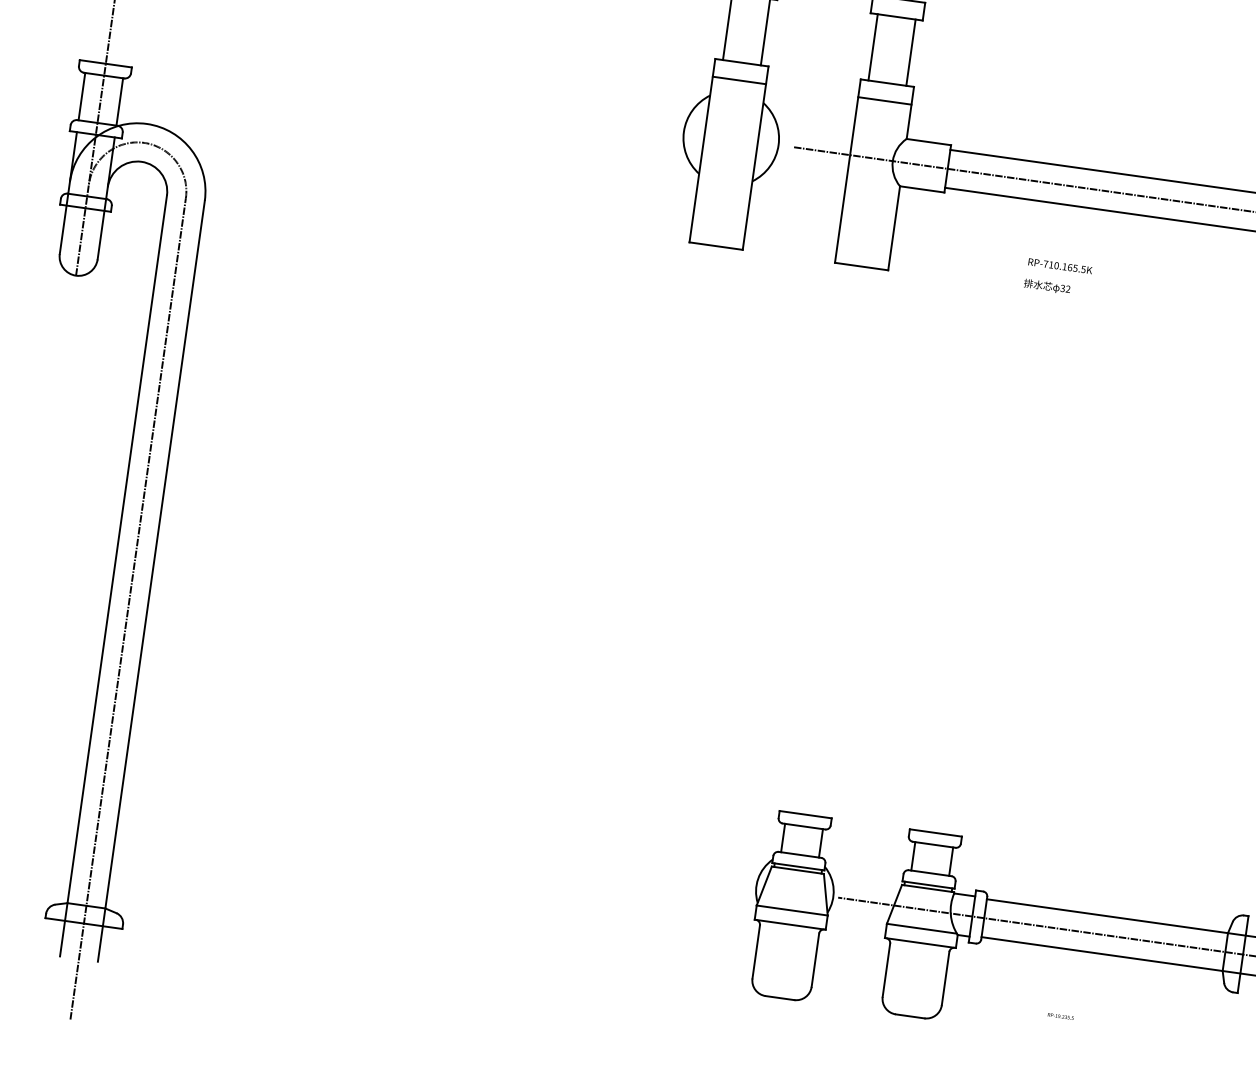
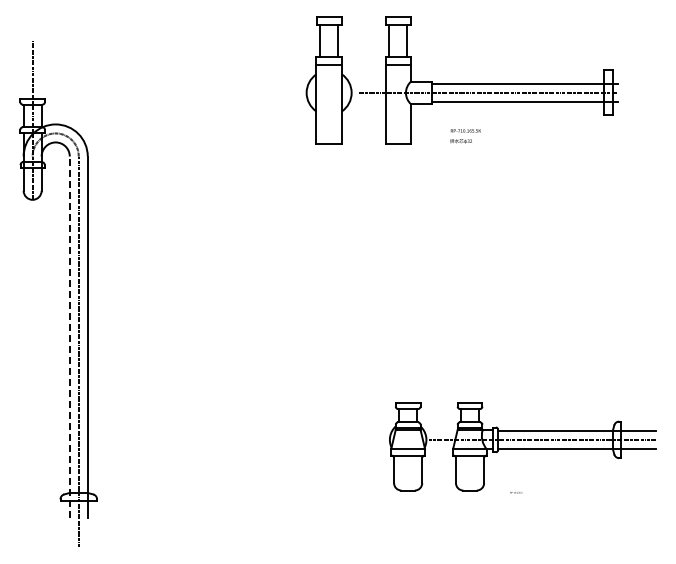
text: (1057, 277) -> (465, 136), moved
line: (112, 576) -> (69, 337), solid -> dashed
text: (1061, 1016) -> (516, 492), moved

